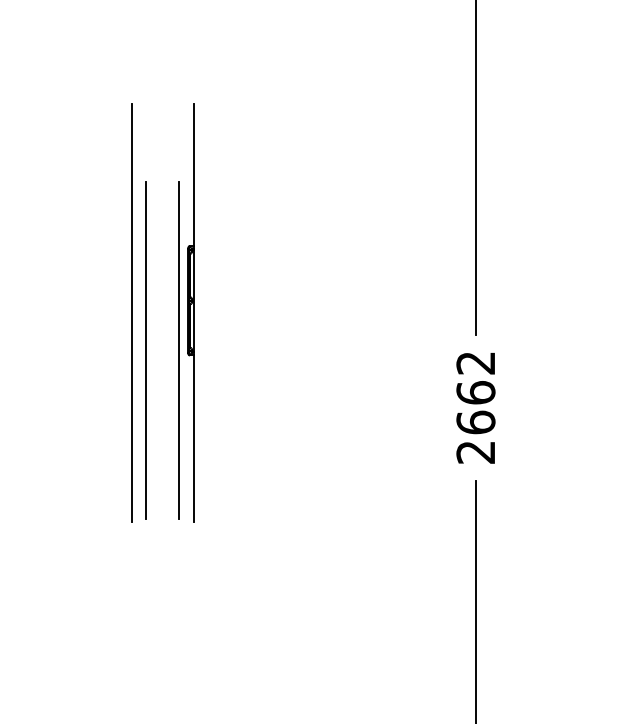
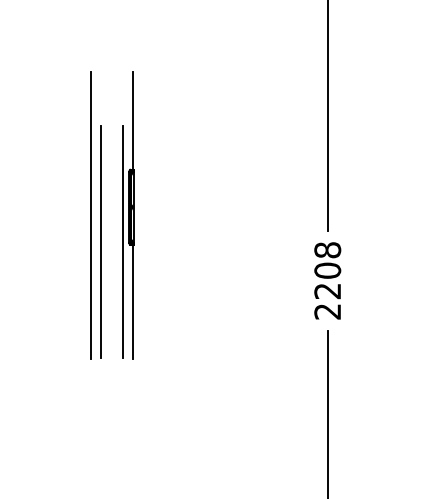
text: (475, 392) -> (327, 270), 2662 -> 2208

